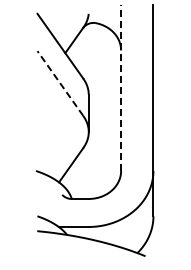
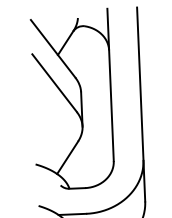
line: (60, 83) -> (54, 83), dashed -> solid
line: (121, 88) -> (110, 85), dashed -> solid

